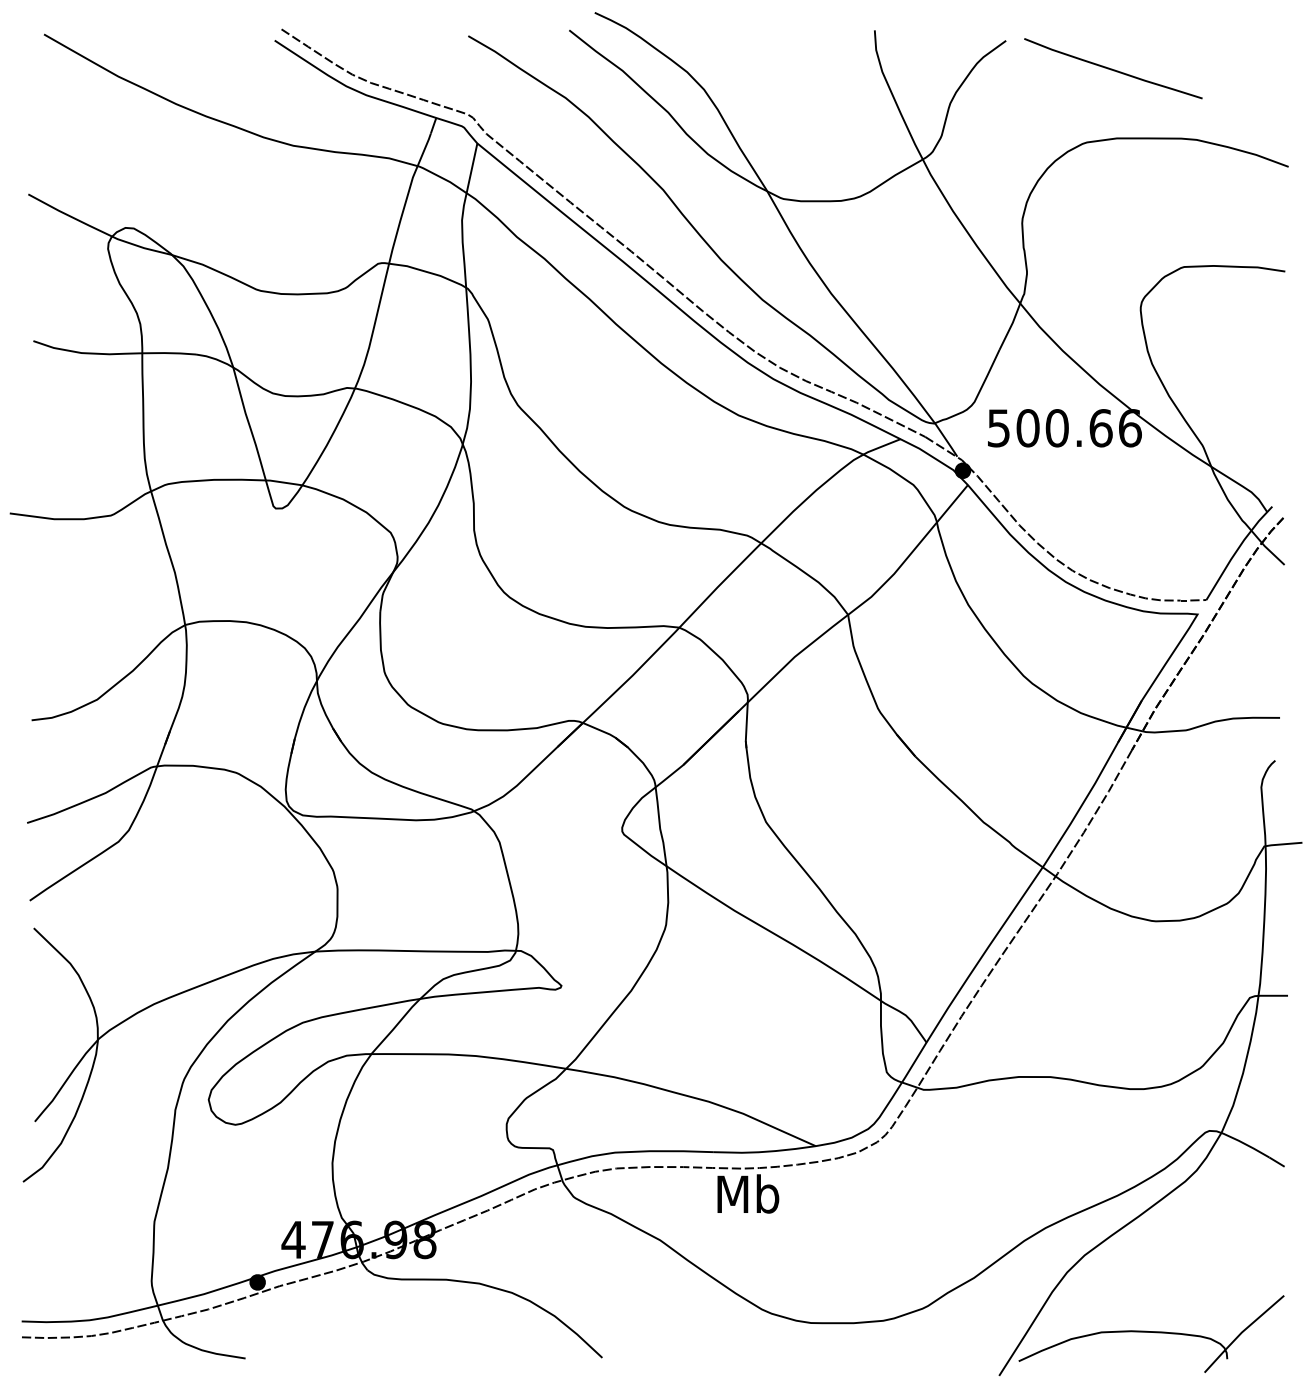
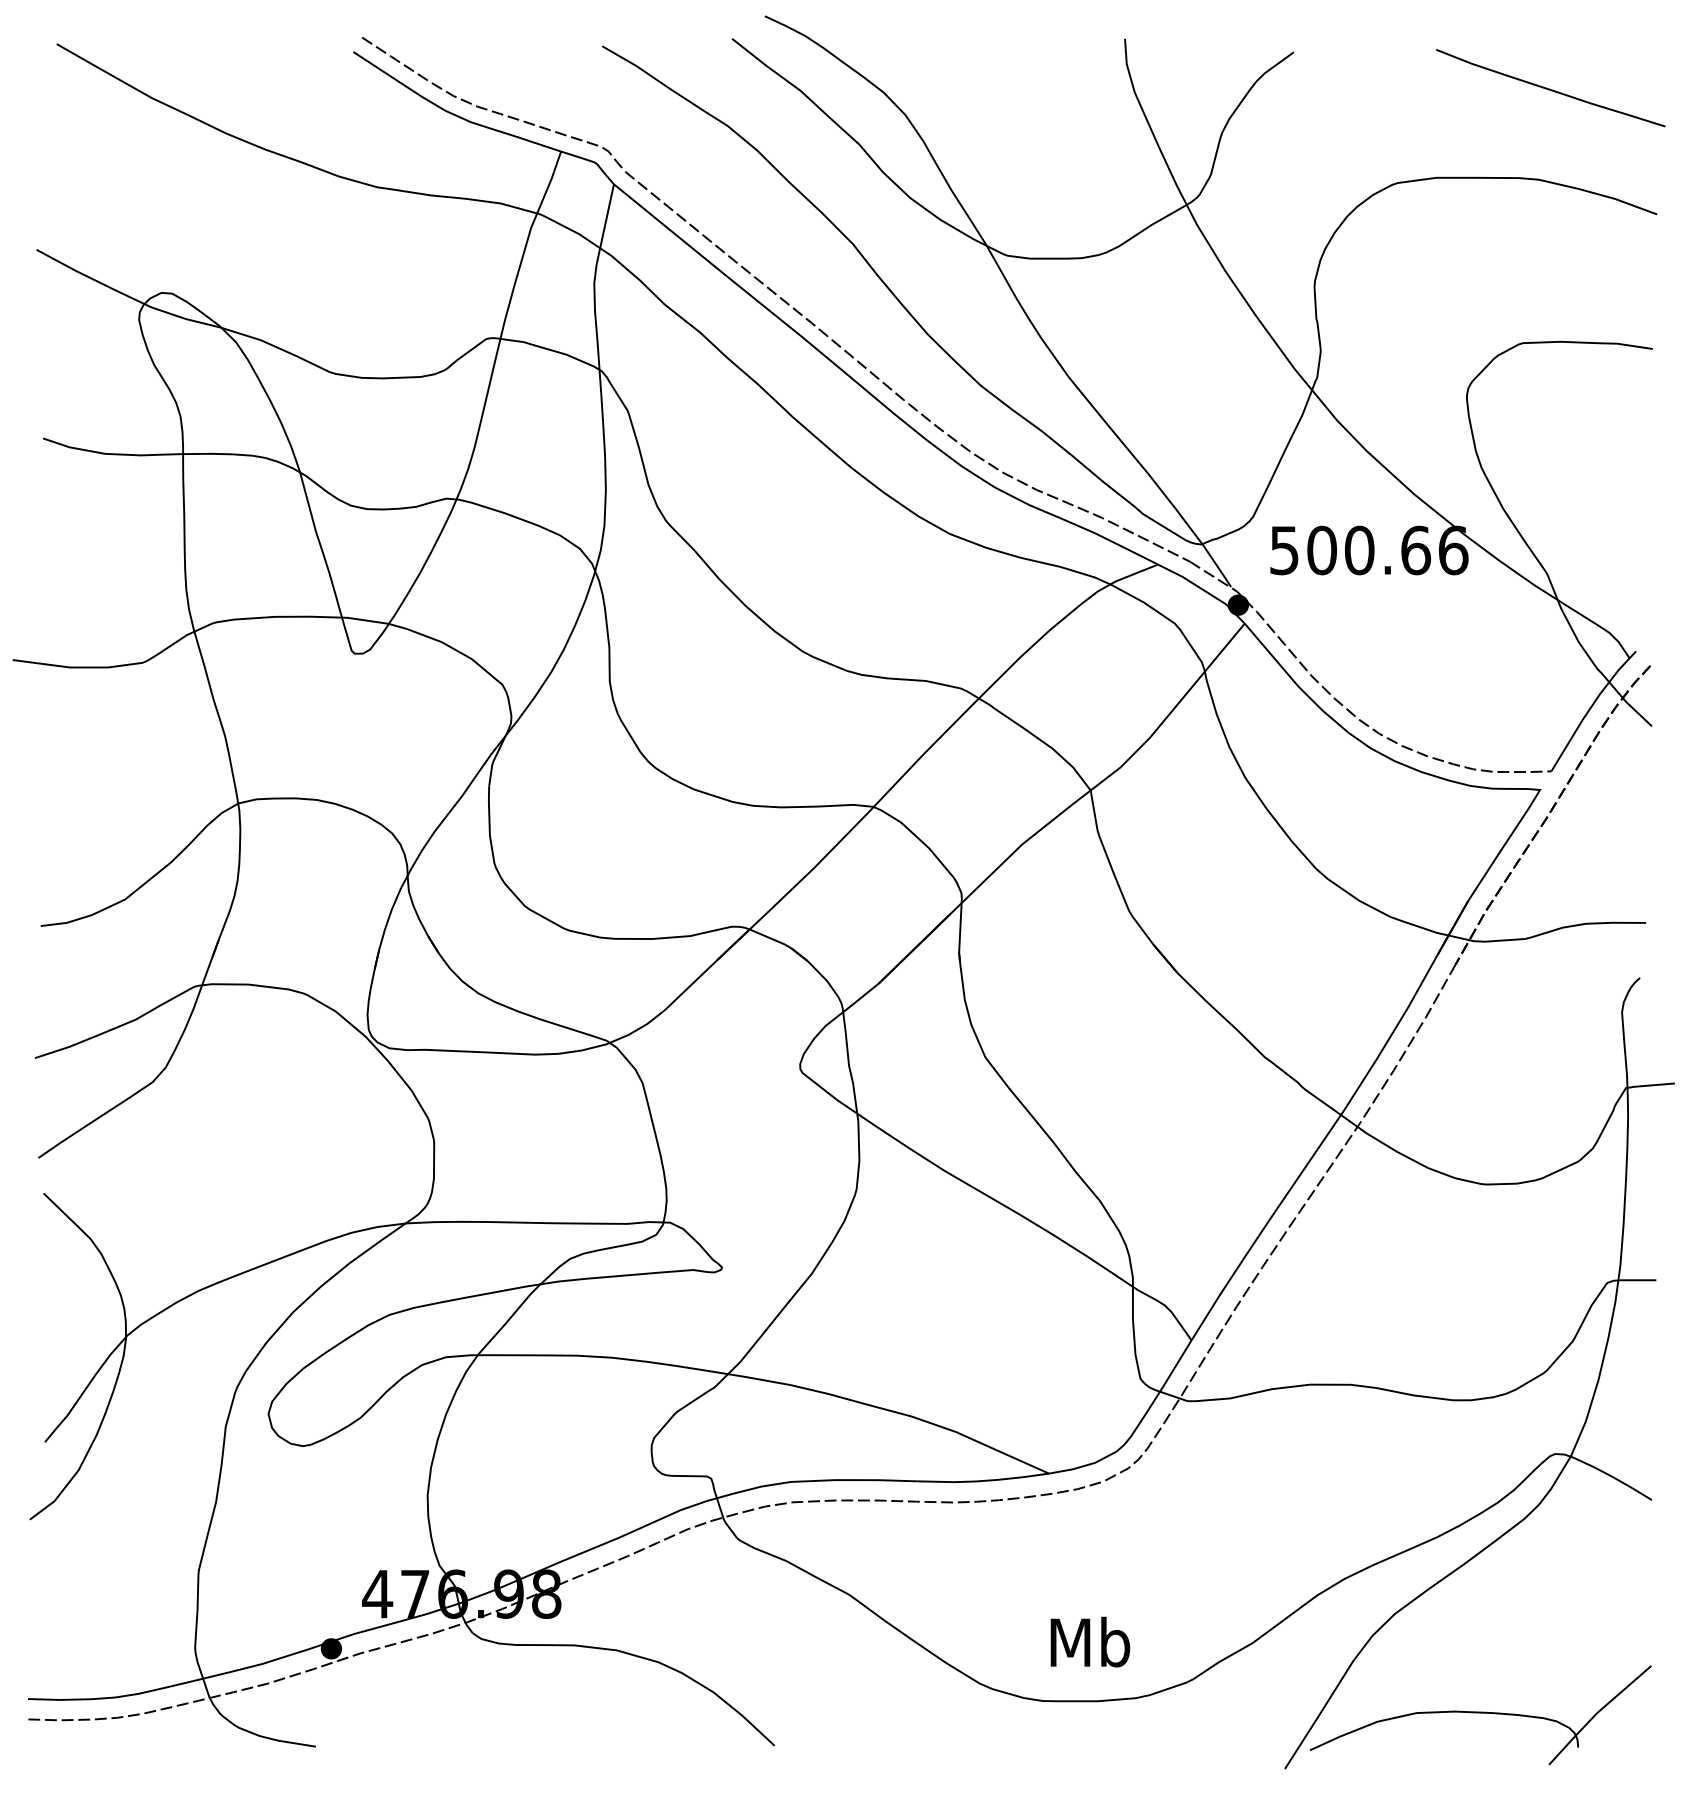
curve: (1112, 68) -> (1549, 88), moved
text: (748, 1193) -> (1090, 1641), moved

